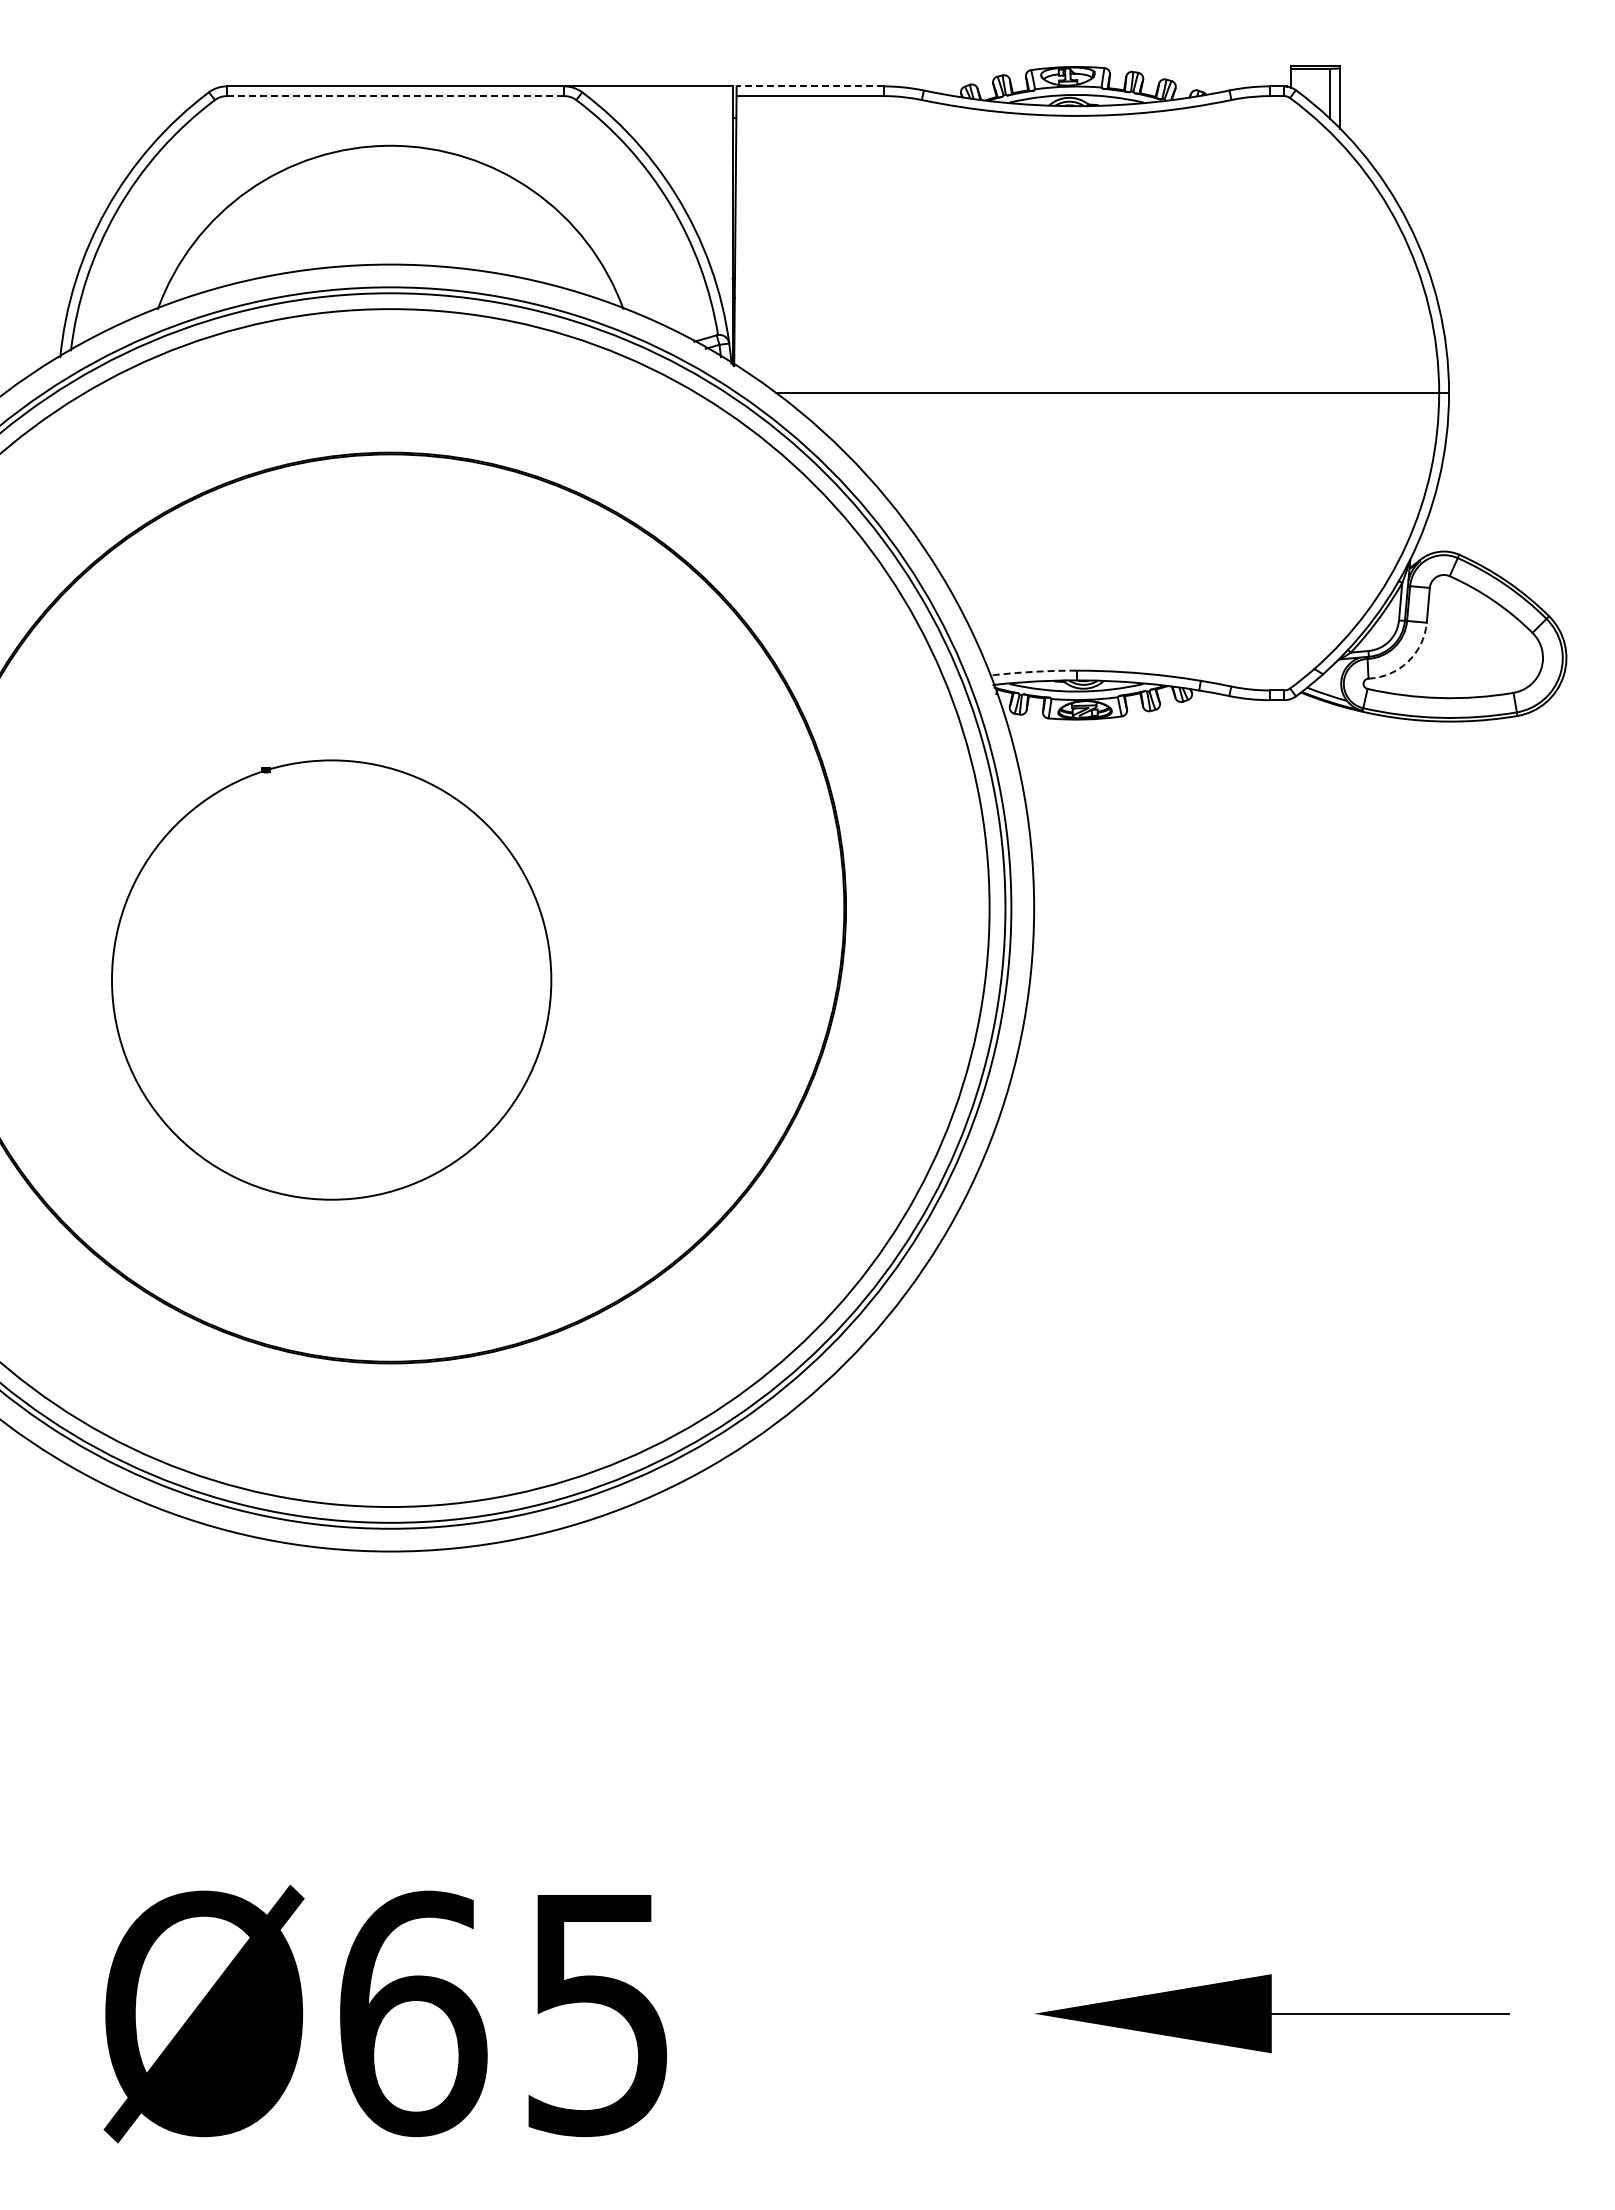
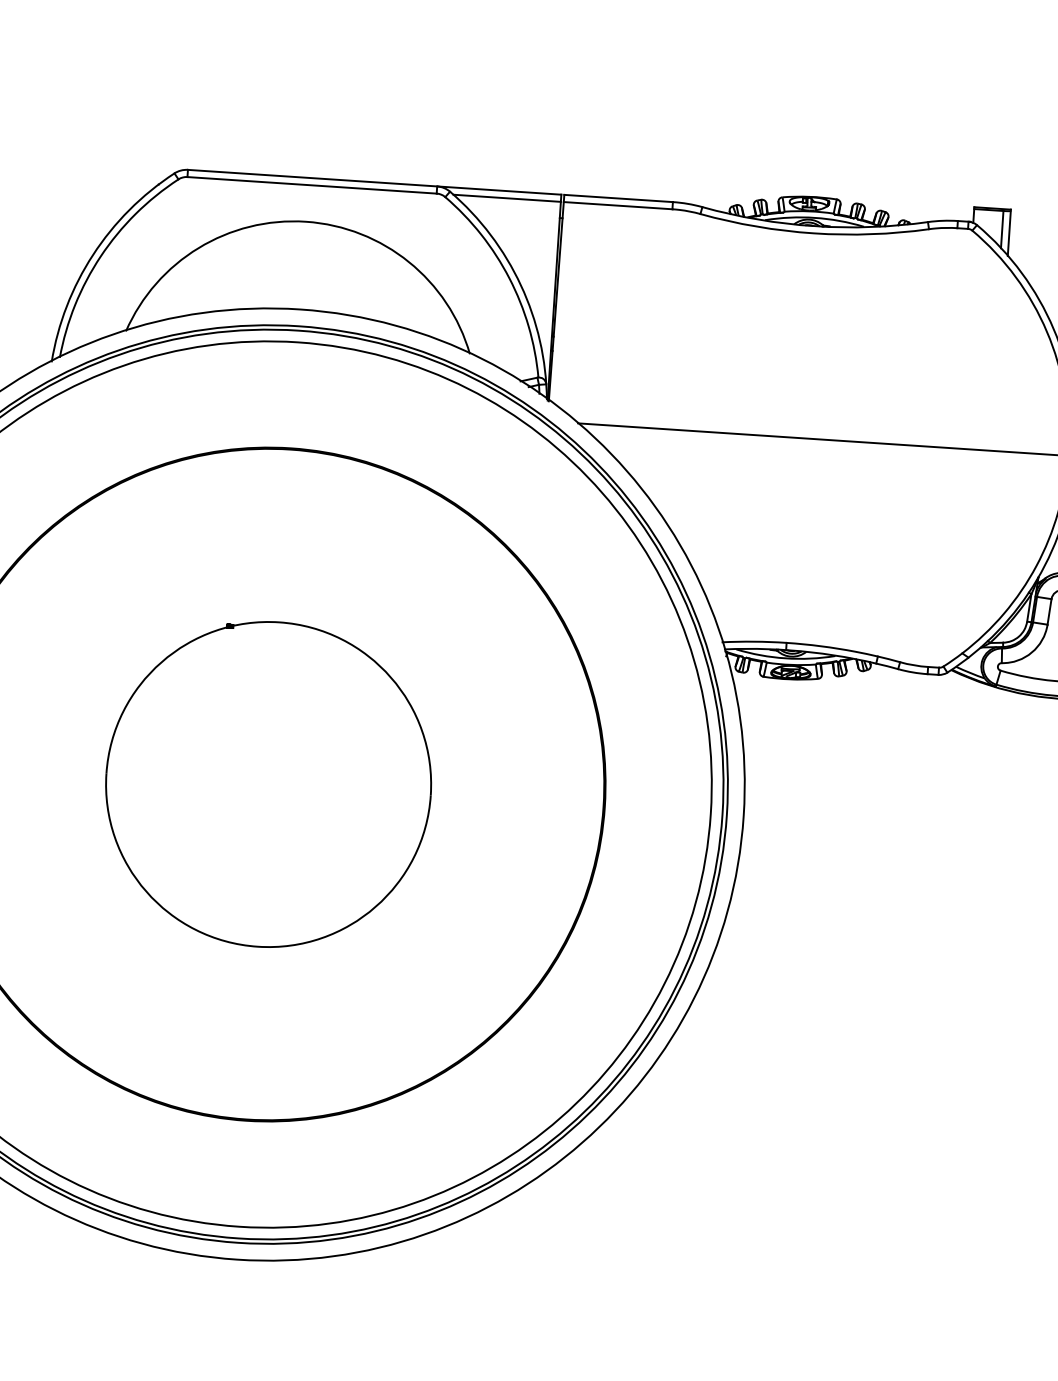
line: (810, 86) -> (618, 198), dashed -> solid
line: (395, 96) -> (311, 185), dashed -> solid
line: (659, 96) -> (506, 198), added
arc: (1408, 661) -> (1032, 652), dashed -> solid
arc: (1032, 671) -> (754, 641), dashed -> solid
part: (331, 979) -> (268, 784), moved

